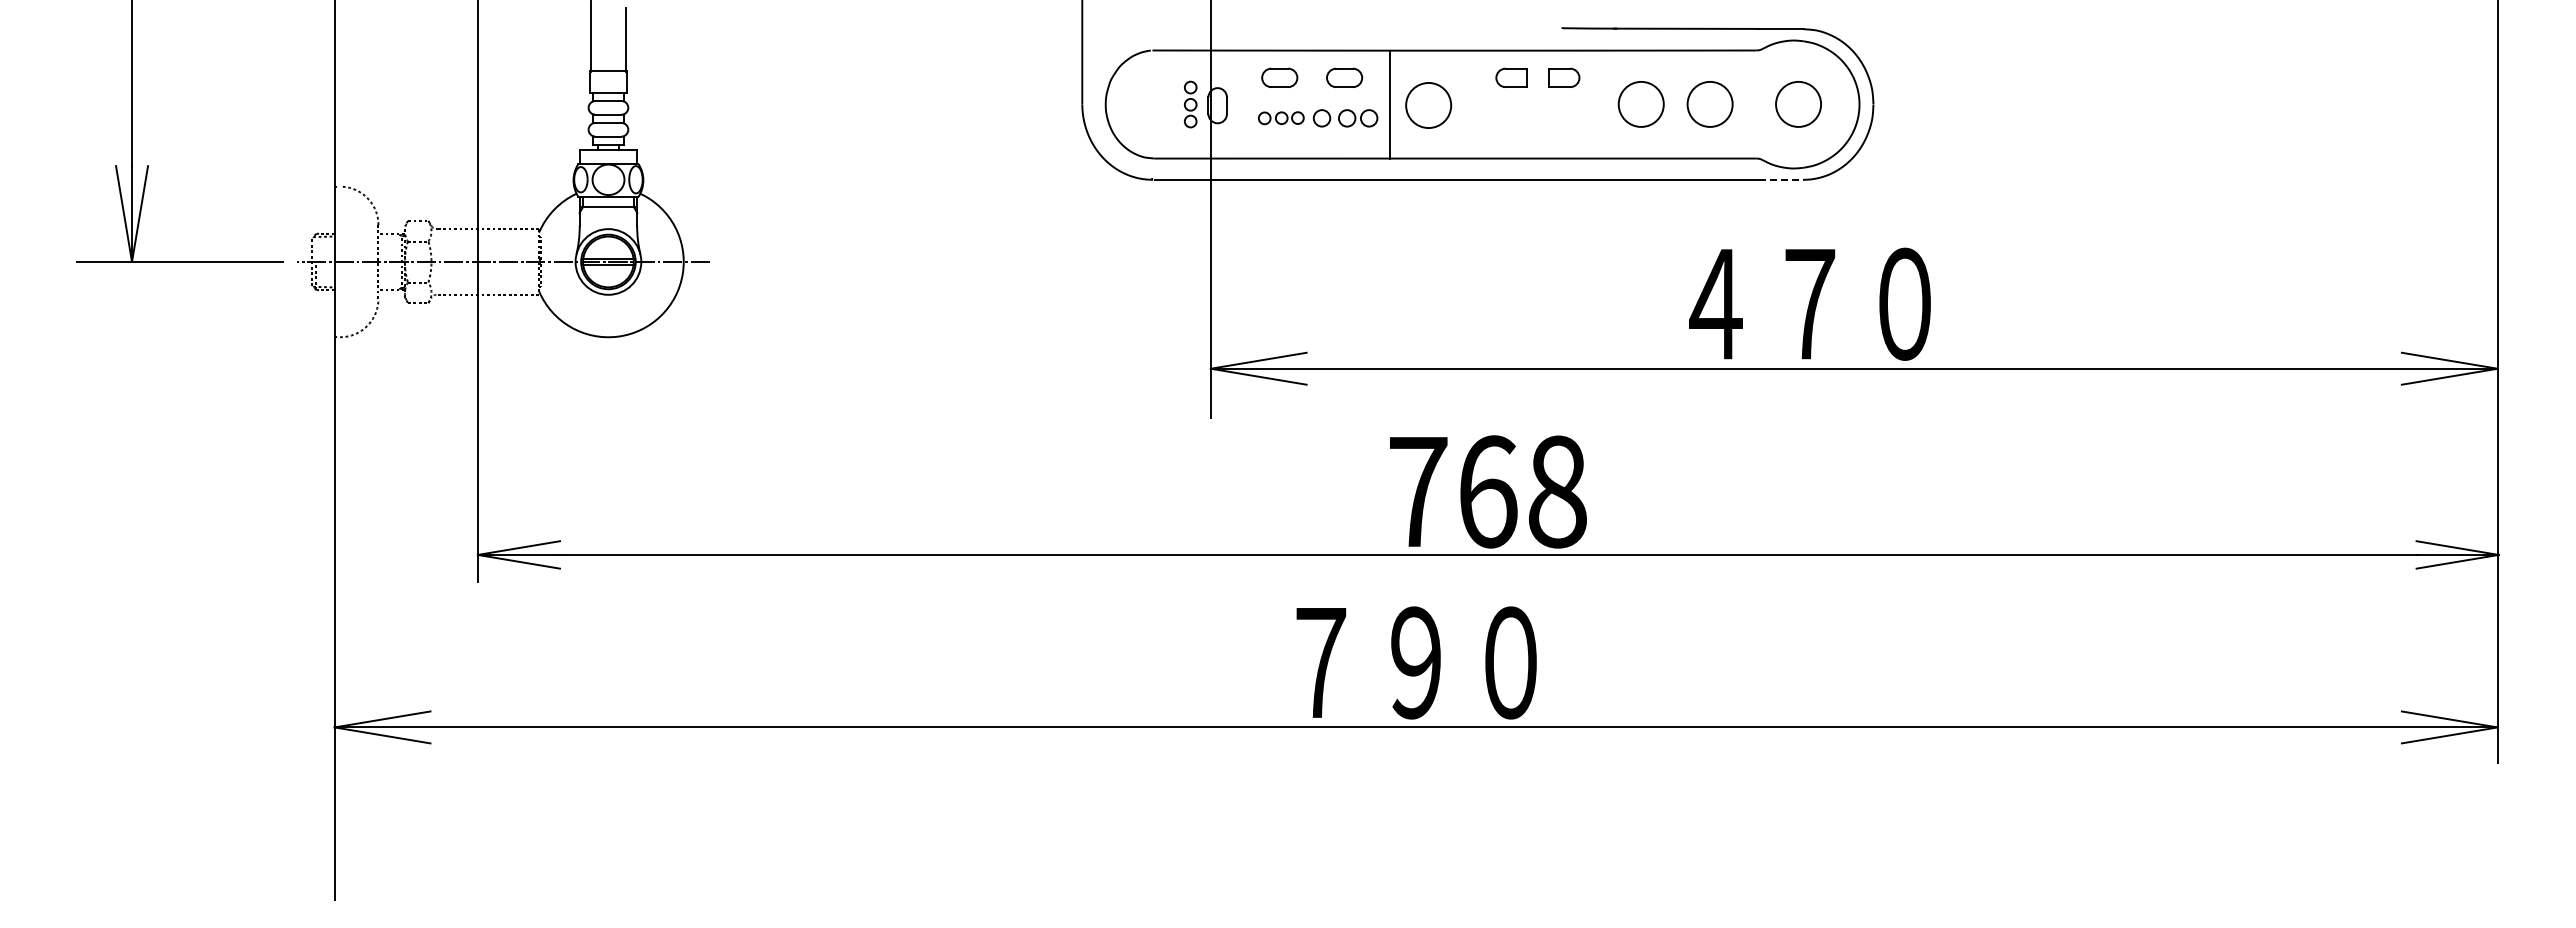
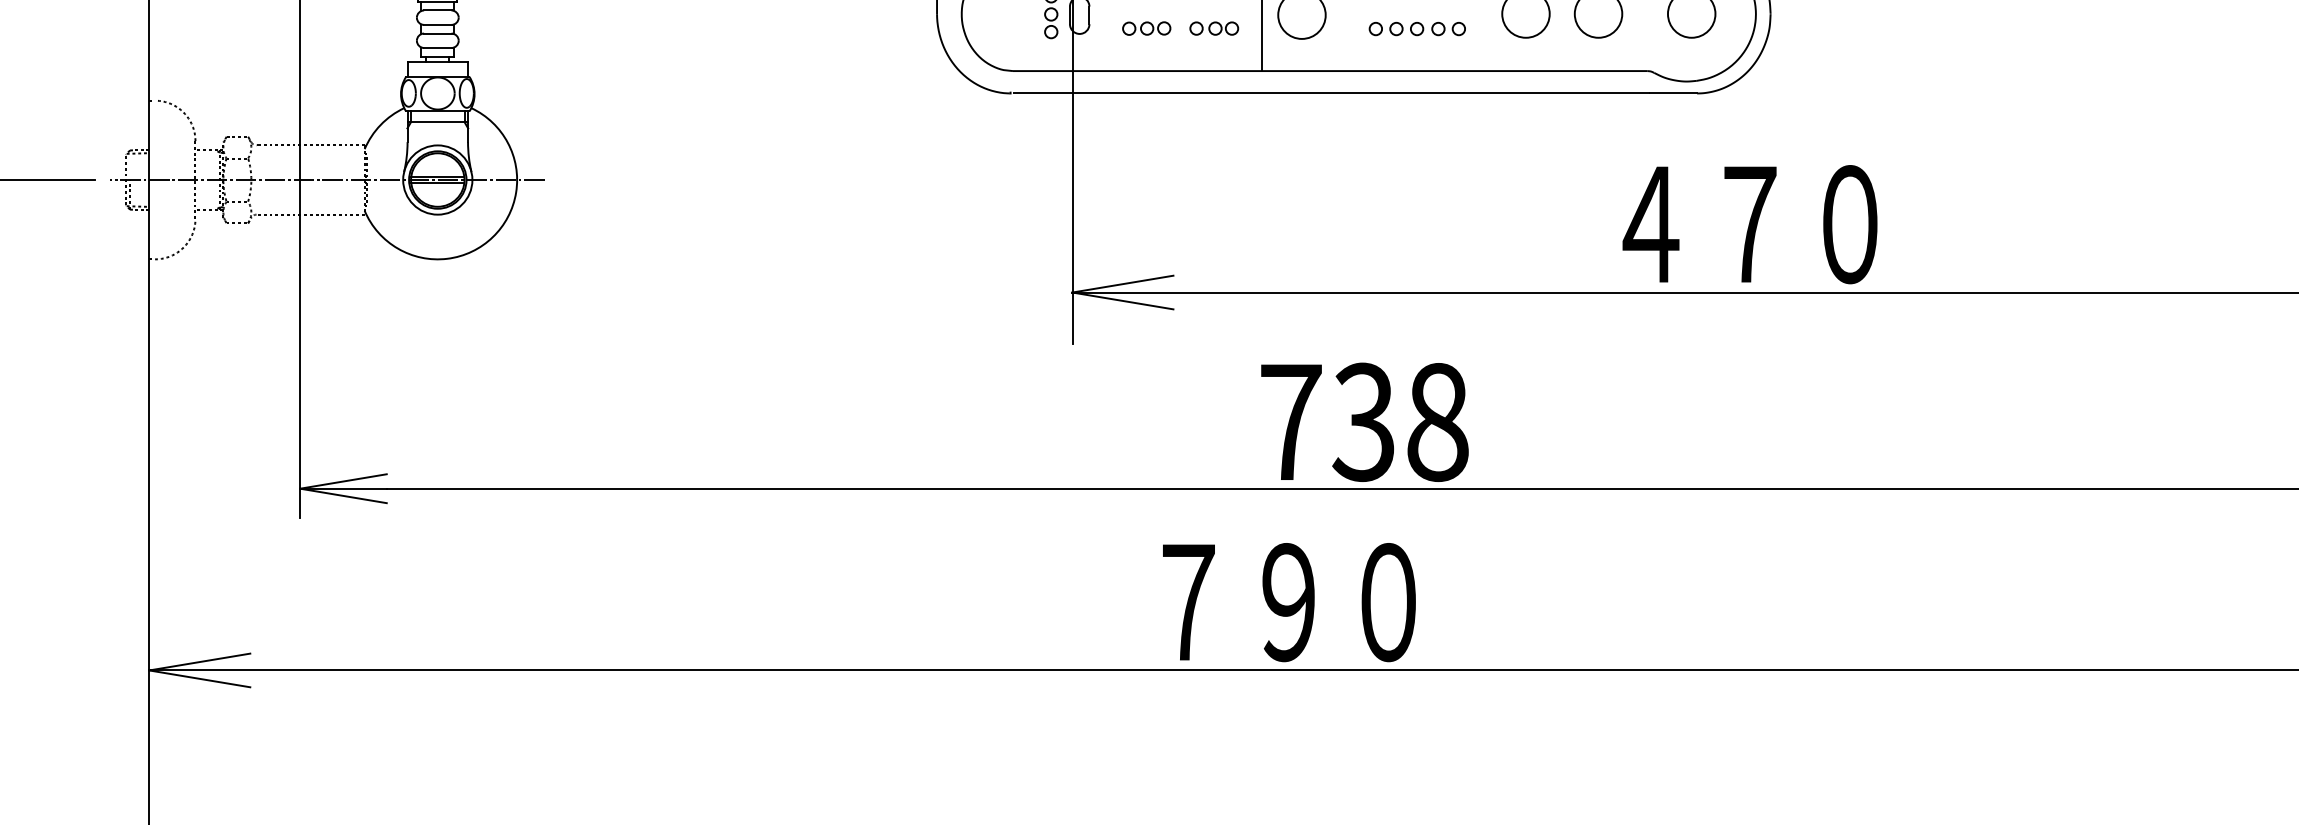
part: (1344, 117) -> (1213, 27), size x0.71
part: (1538, 118) -> (1417, 28), added
line: (1781, 179) -> (1673, 93), dashed -> solid
text: (1809, 303) -> (1749, 223), moved
text: (1487, 491) -> (1363, 421), 768 -> 738

